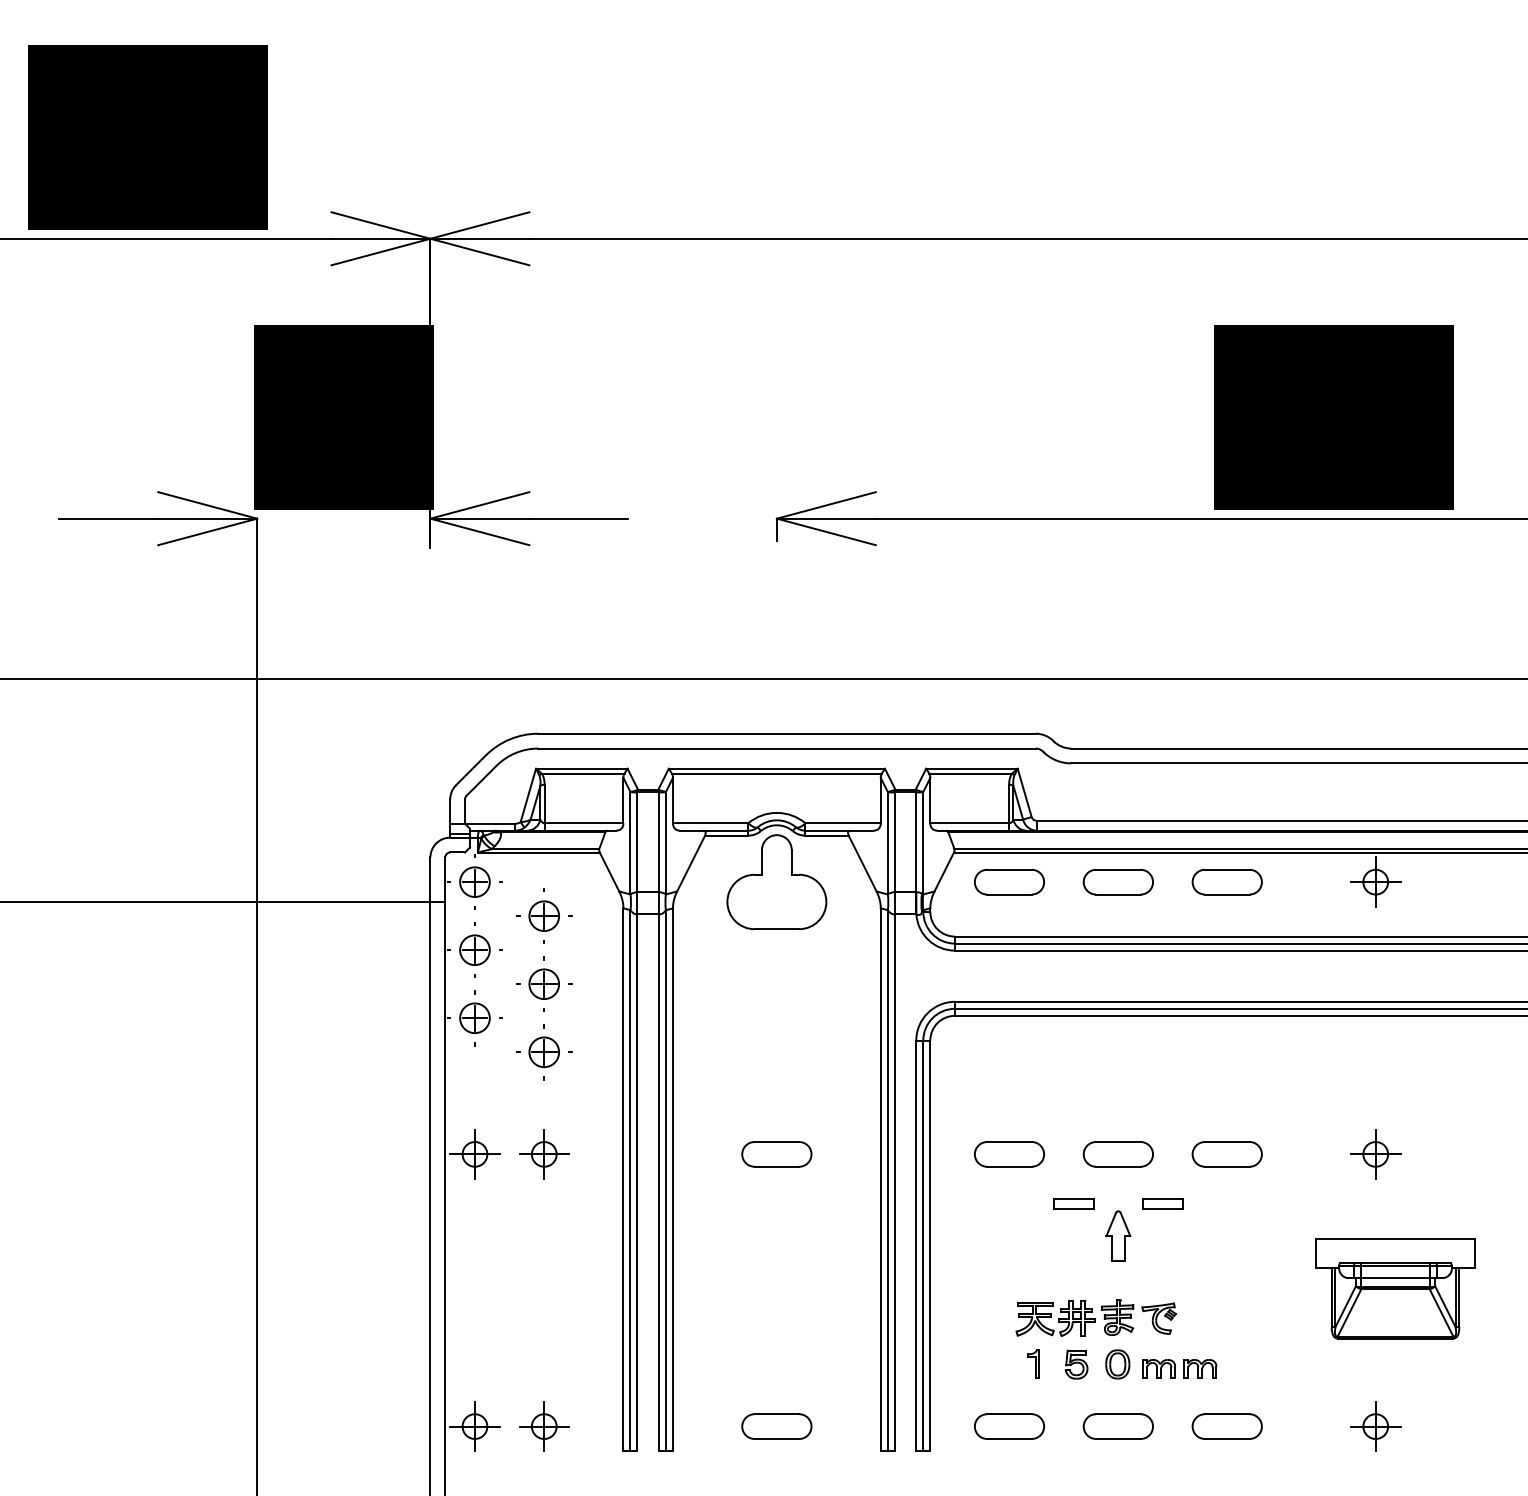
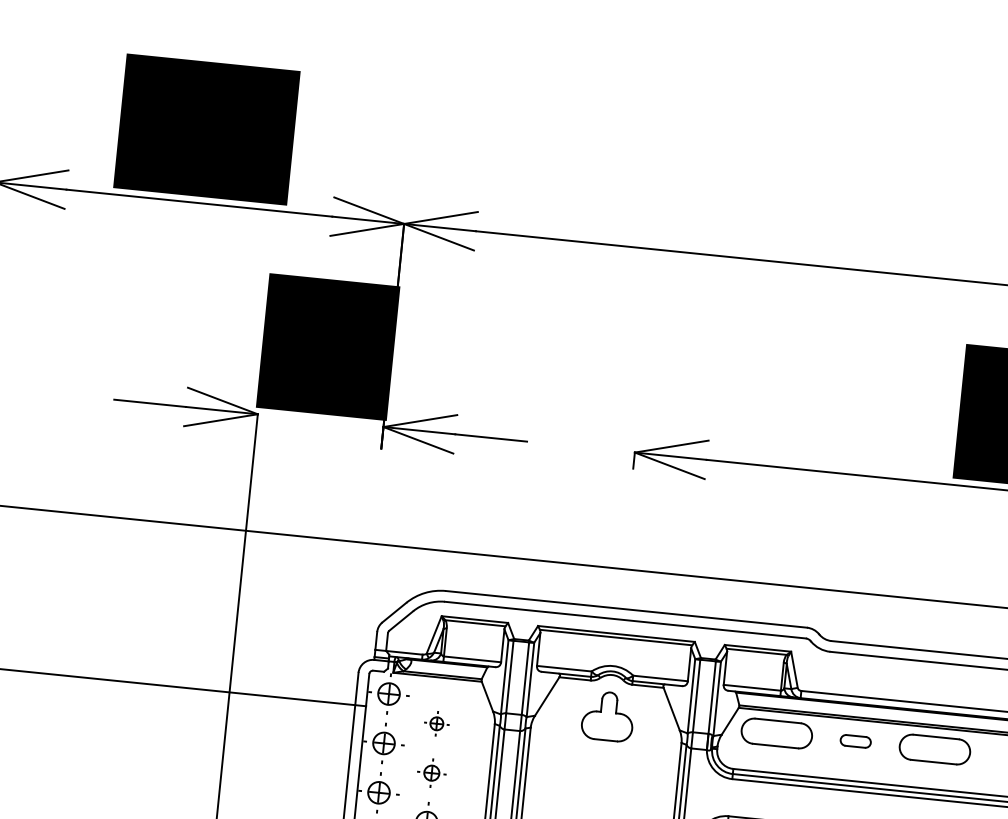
part: (1009, 881) -> (776, 732), size x1.4
part: (1117, 881) -> (855, 740), size x0.6
part: (1226, 881) -> (934, 748), size x1.4
part: (776, 882) -> (607, 716), size x0.7
part: (544, 915) -> (437, 723), size x0.6
part: (544, 983) -> (432, 772), size x0.7

